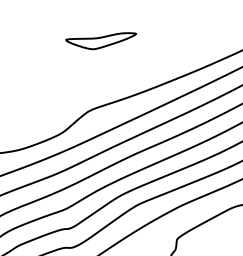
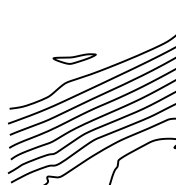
part: (100, 40) -> (74, 58), moved

